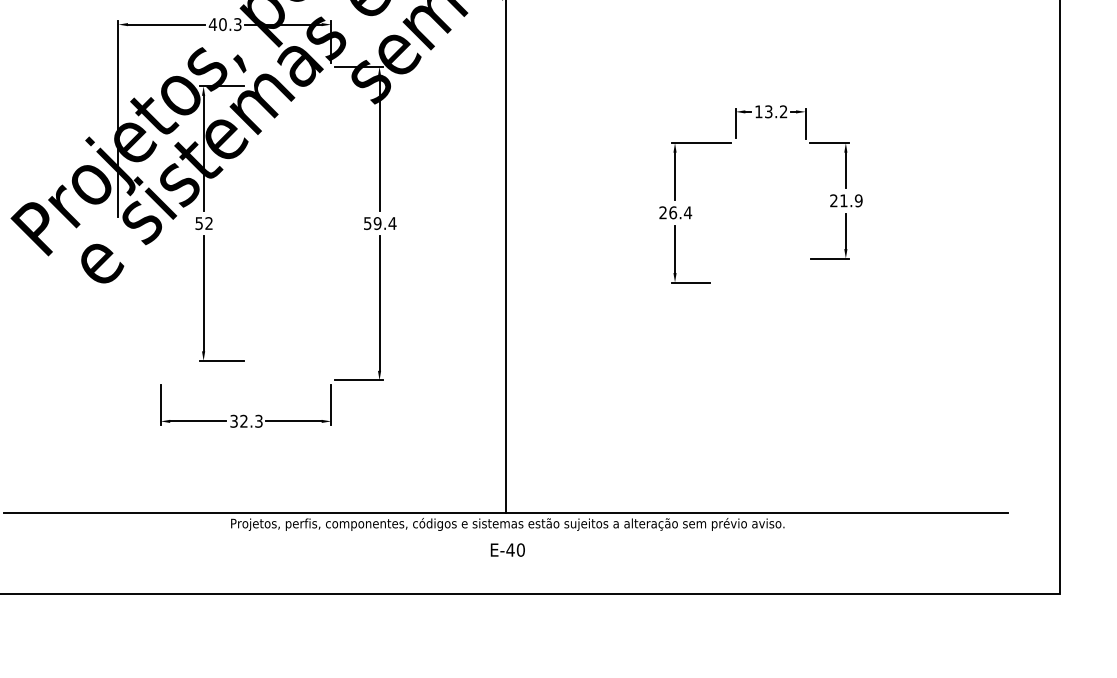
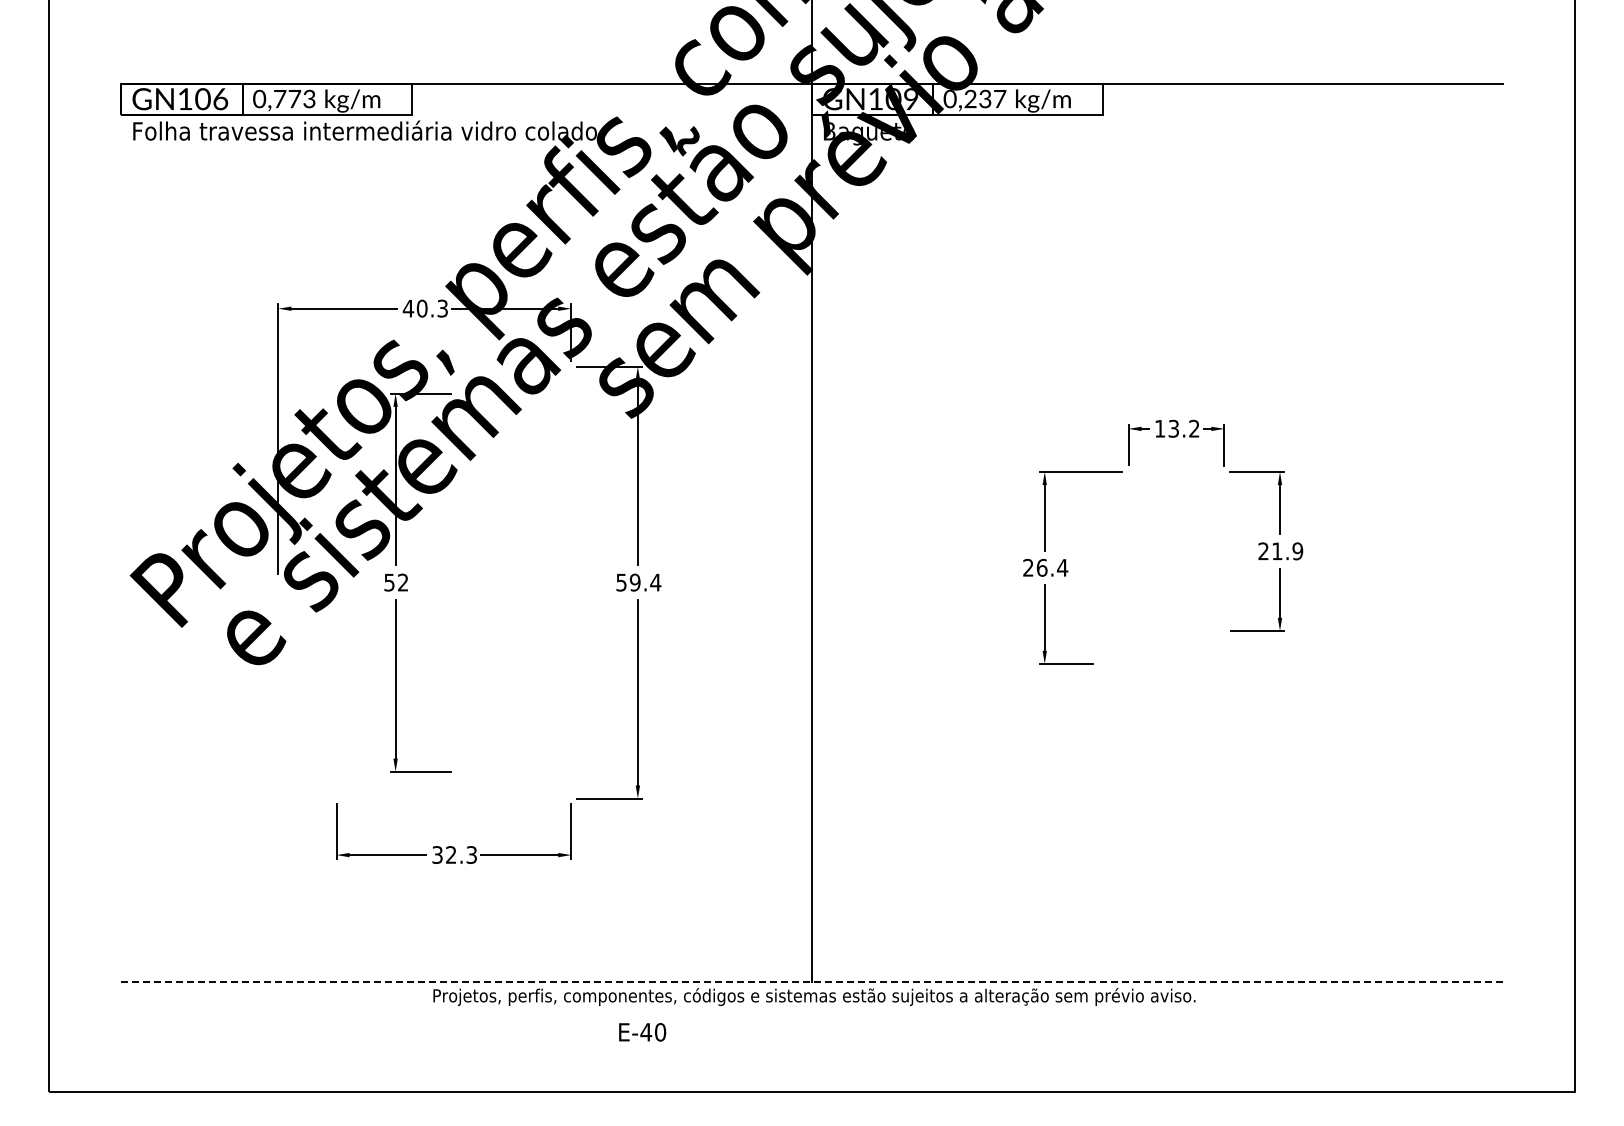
line: (505, 513) -> (811, 981), solid -> dashed
text: (507, 550) -> (642, 1032), moved

